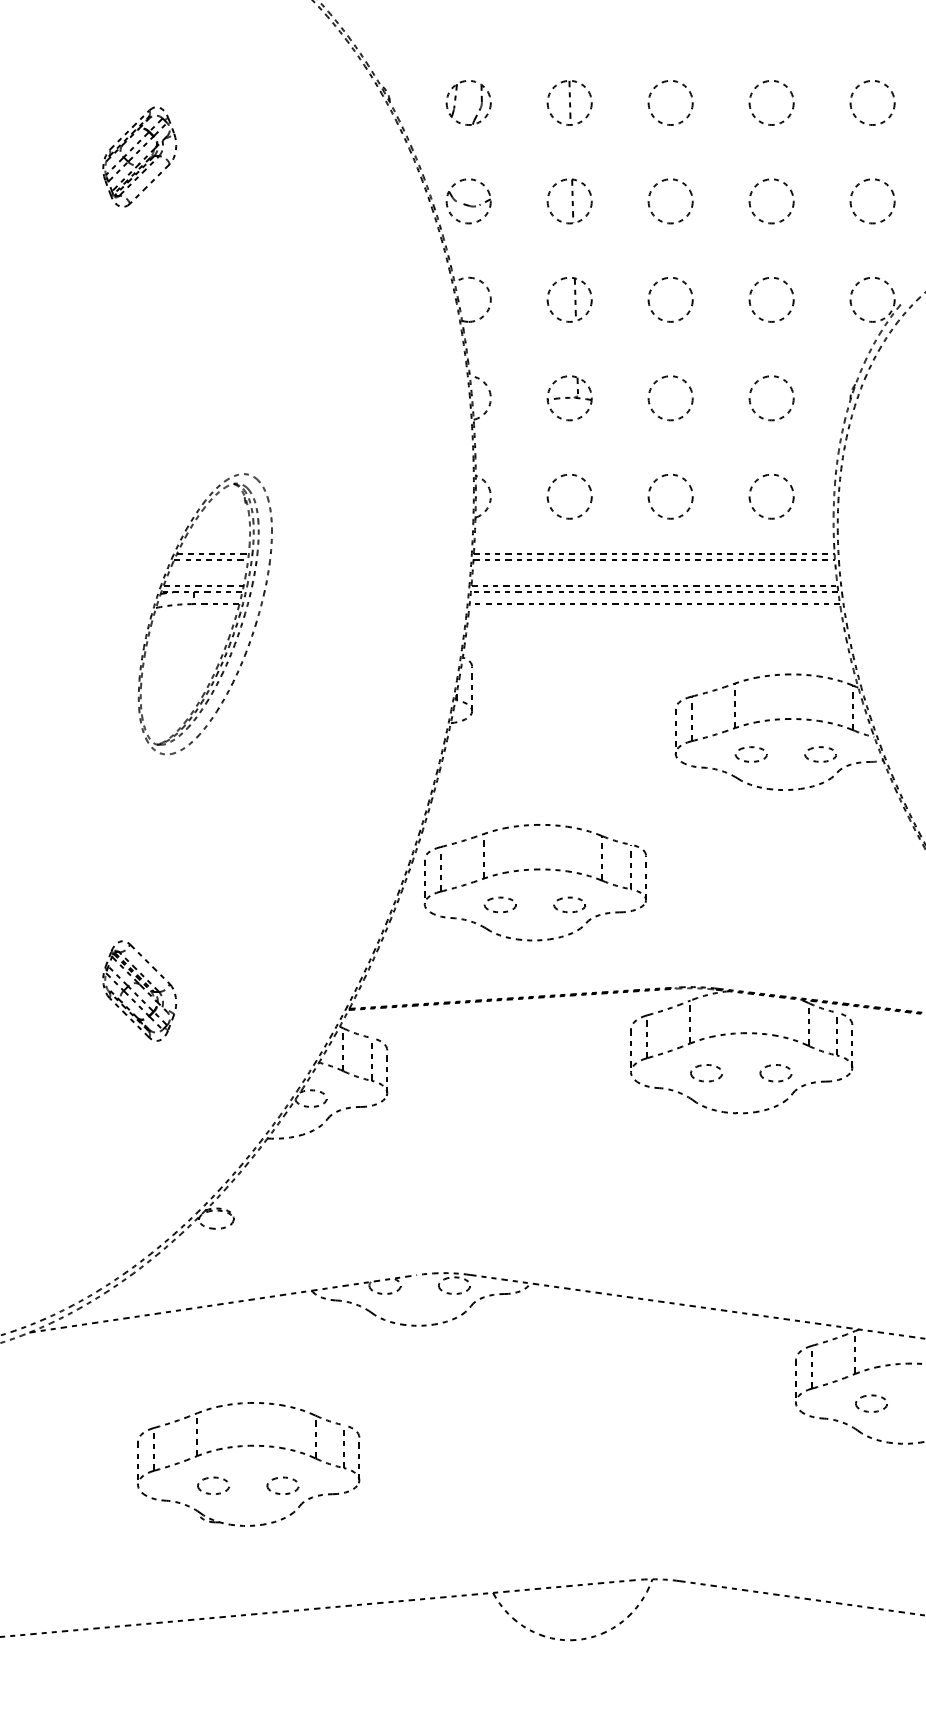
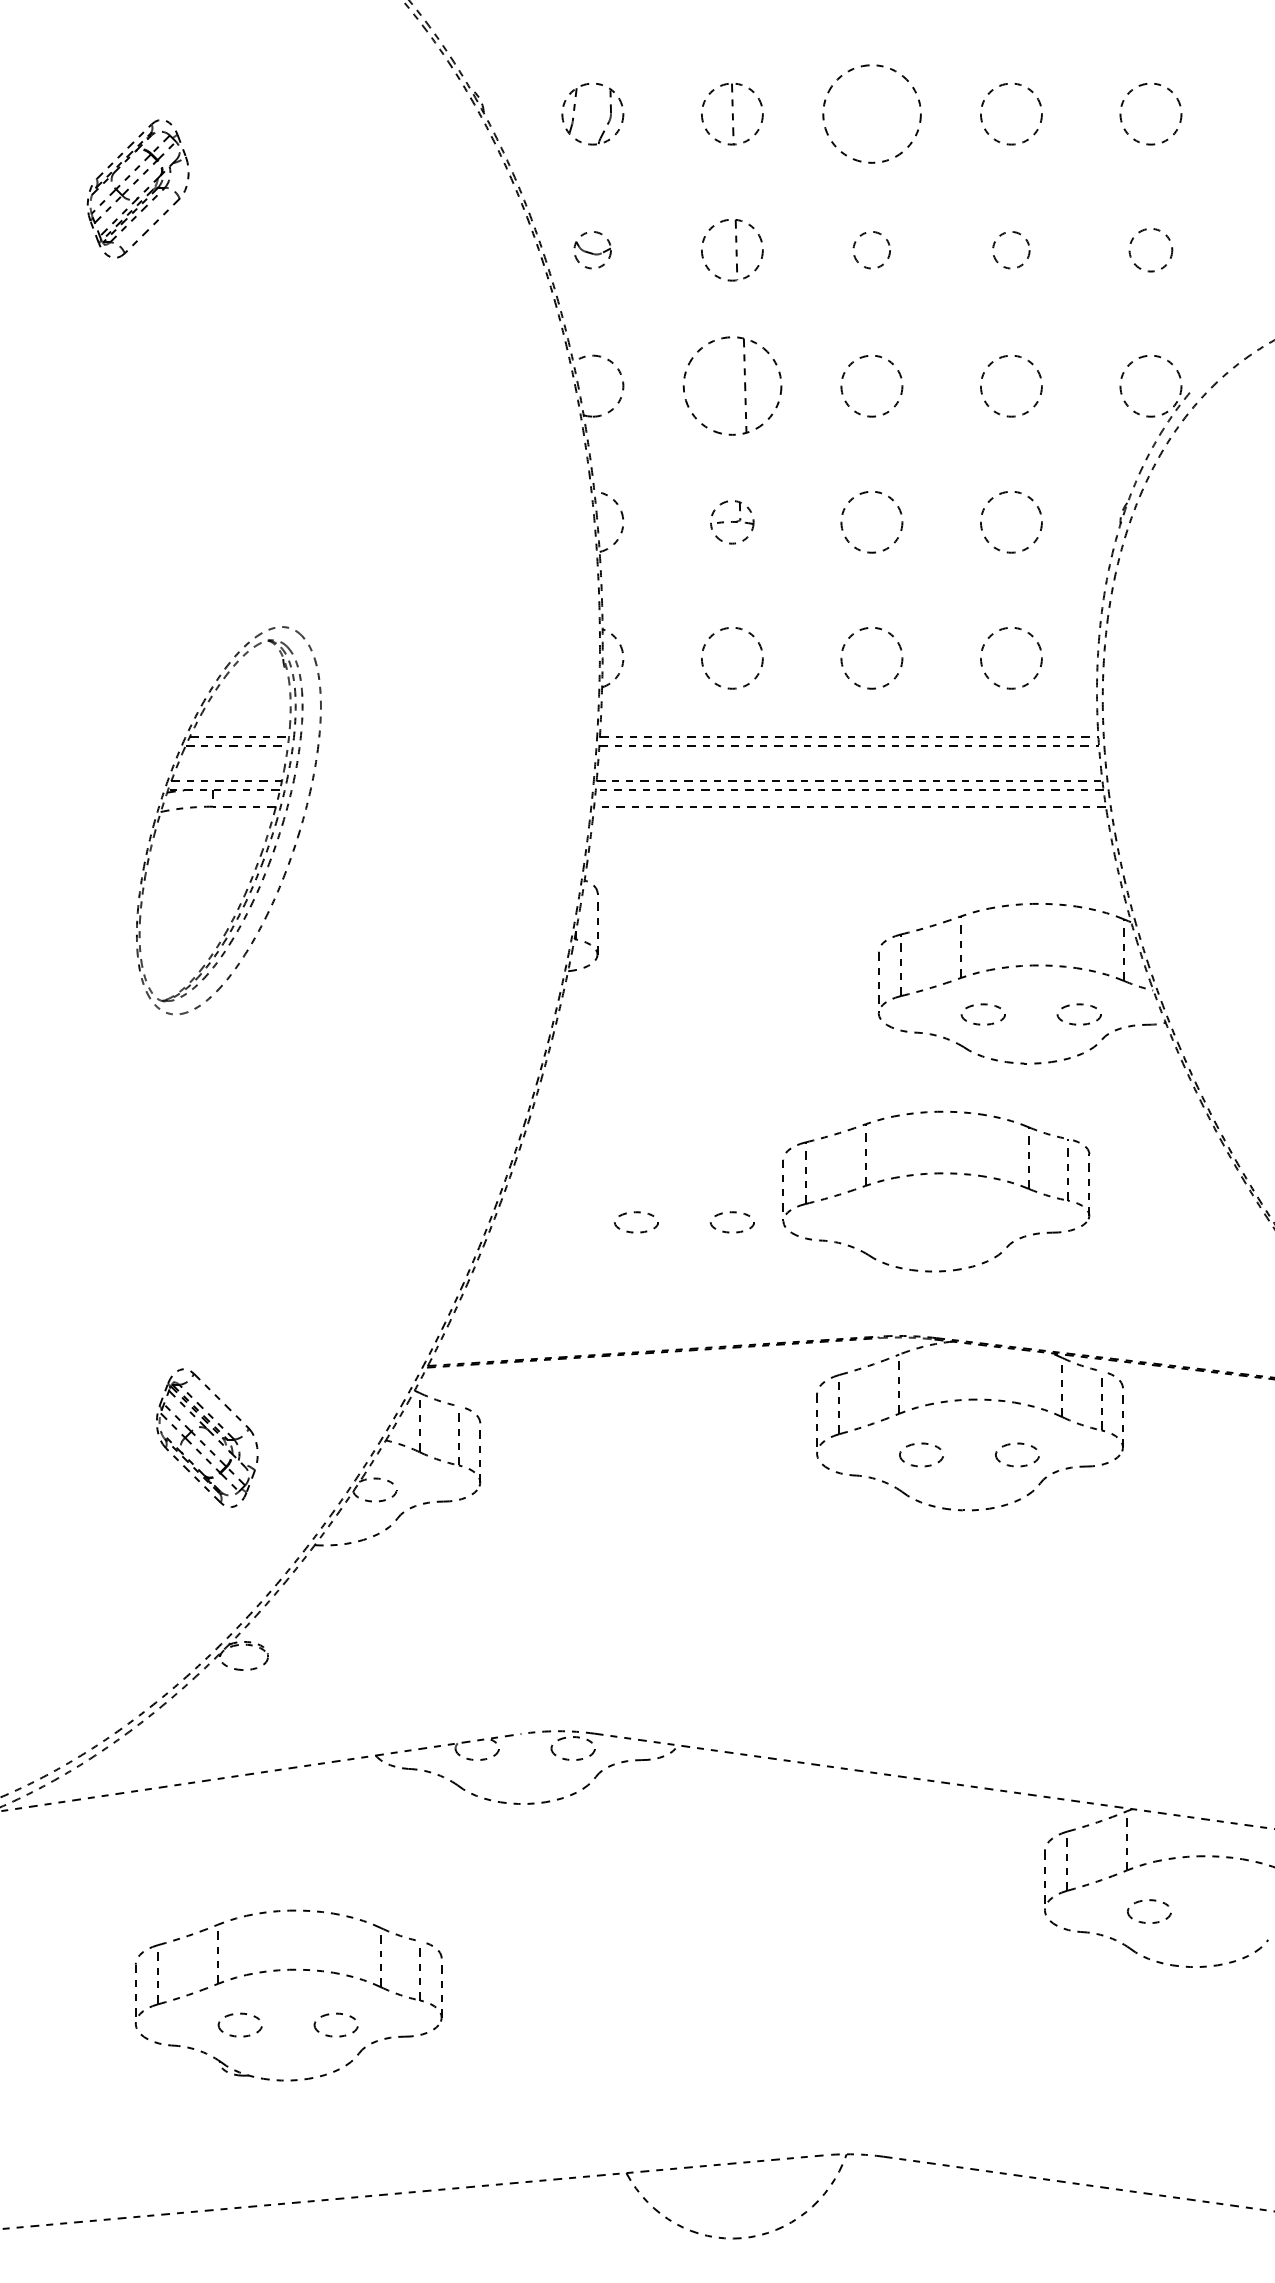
circle: (670, 102) -> (871, 113), size x1.6
part: (468, 201) -> (592, 250), size x0.6
circle: (670, 201) -> (871, 250), size x0.6
circle: (771, 201) -> (1011, 250), size x0.6
circle: (872, 201) -> (1150, 250), size x0.7
part: (569, 299) -> (732, 385), size x1.6
part: (569, 398) -> (732, 522), size x0.7
part: (534, 870) -> (935, 1174), moved
part: (139, 990) -> (206, 1437), moved

